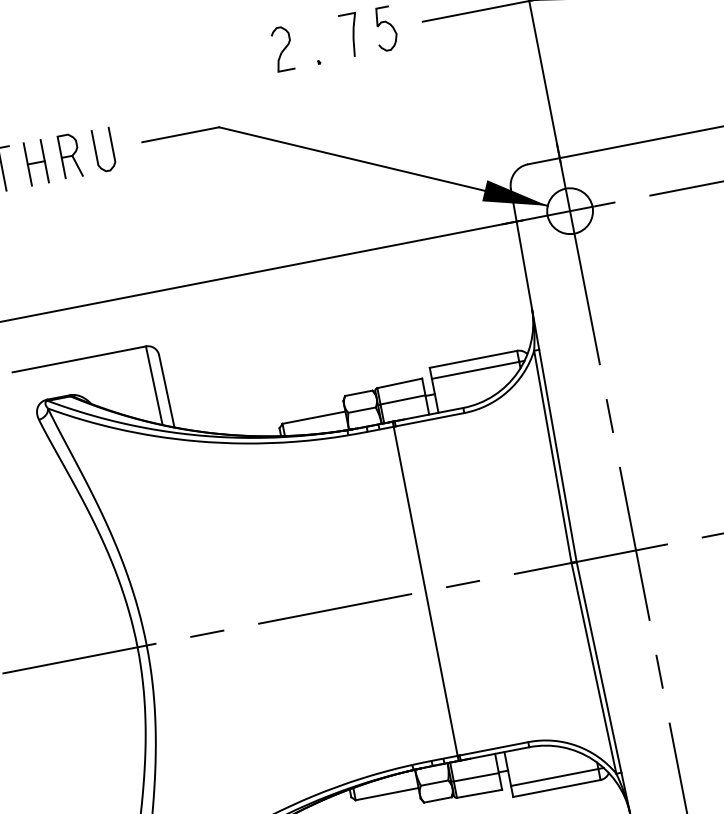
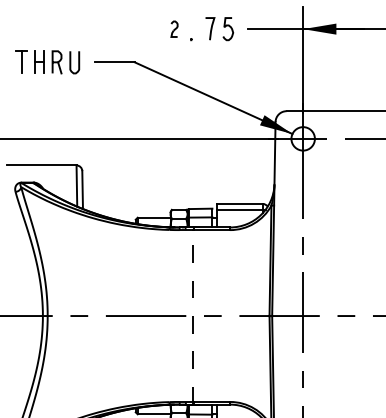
part: (282, 49) -> (174, 29), size x0.7
line: (426, 592) -> (193, 316), solid -> dashed

